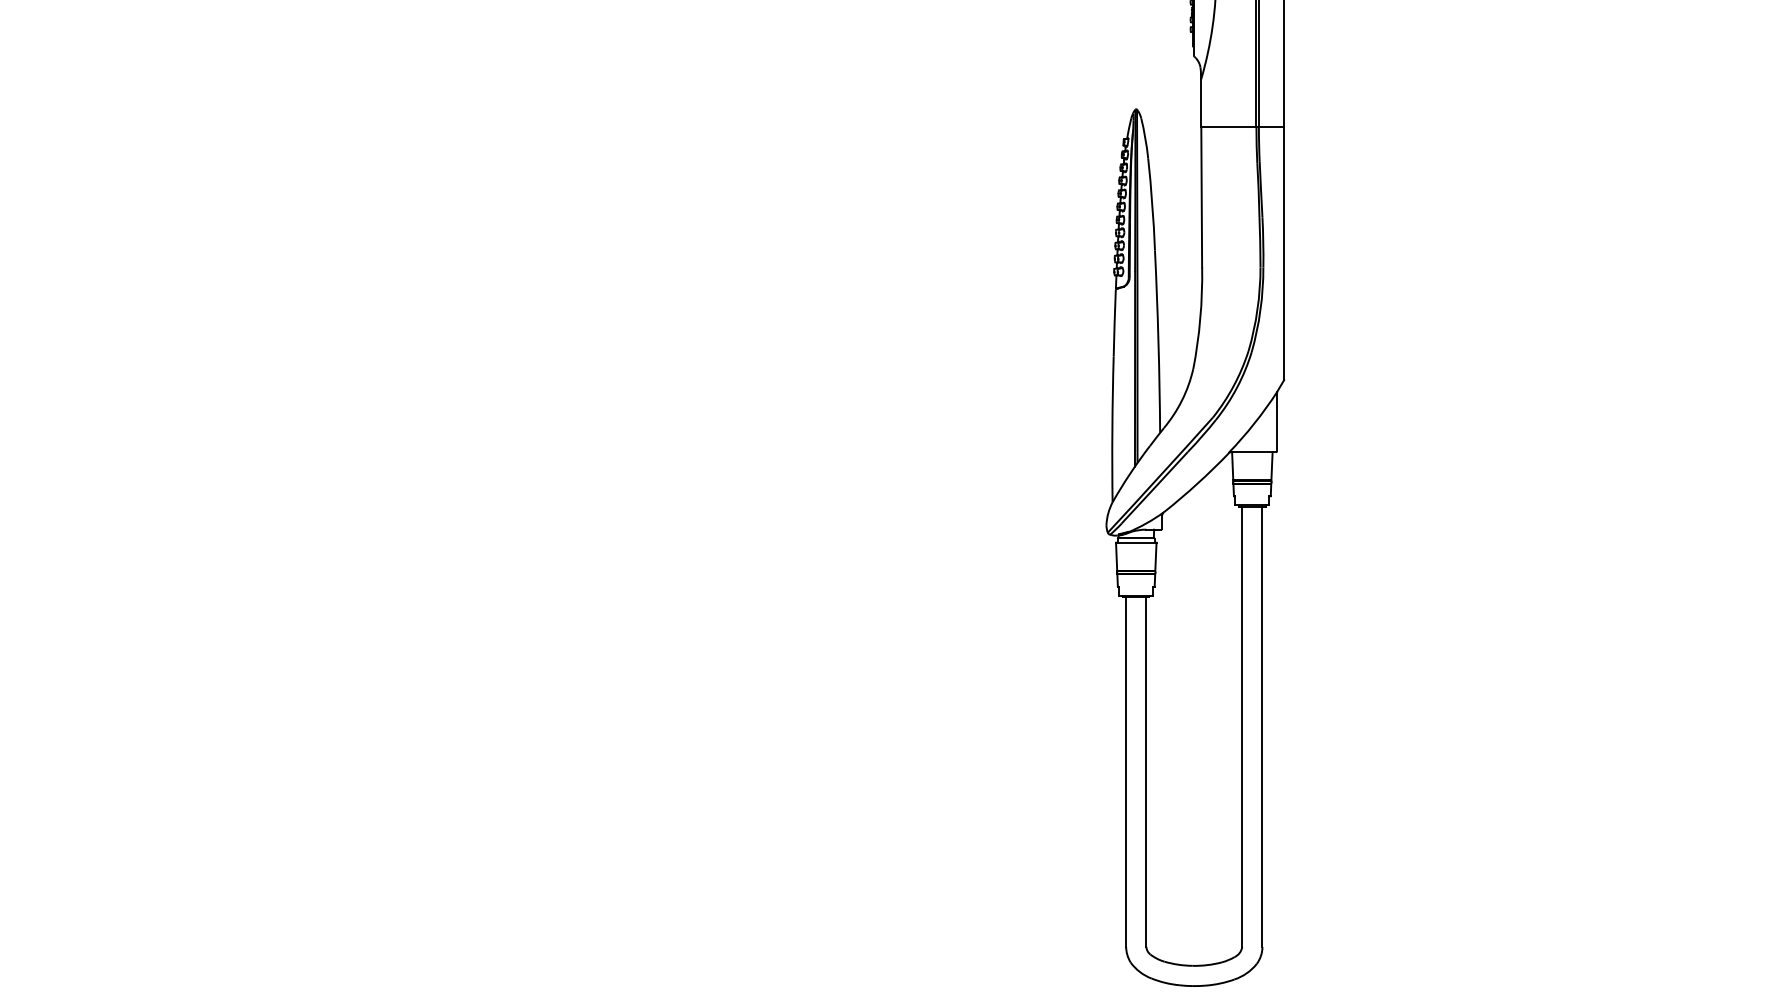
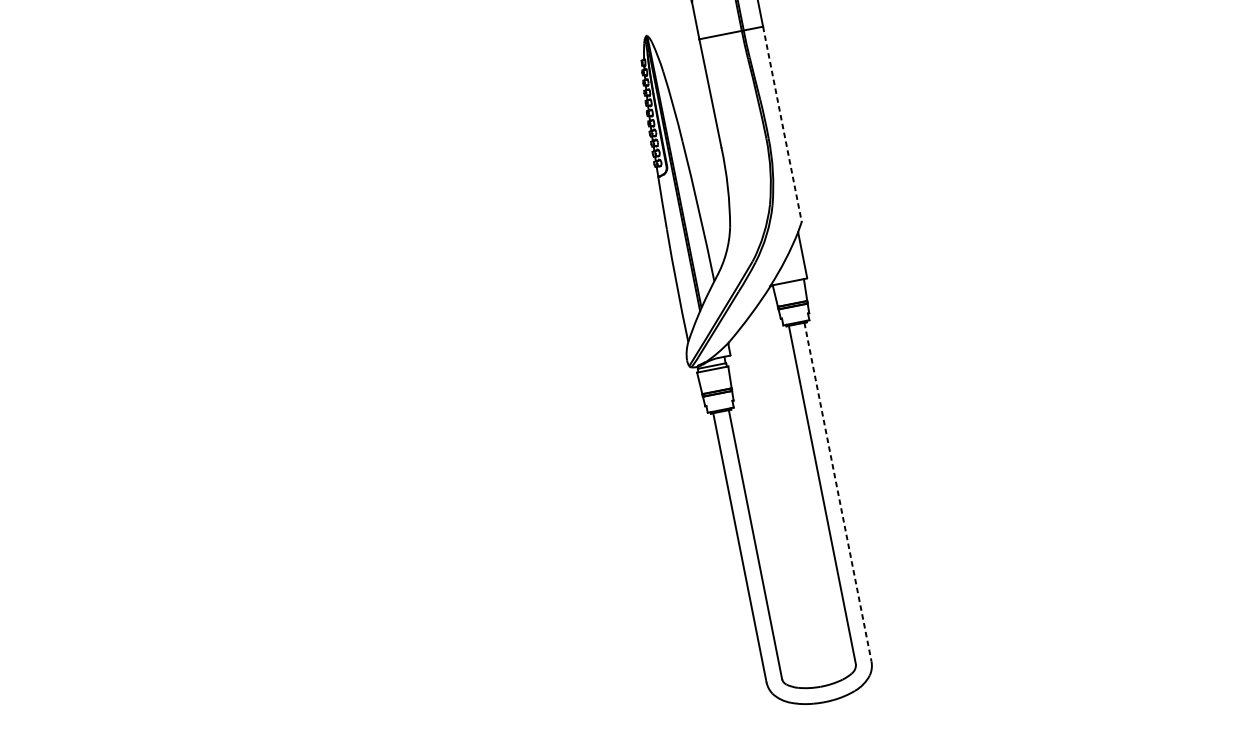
line: (1284, 253) -> (782, 124), solid -> dashed
line: (1262, 726) -> (837, 491), solid -> dashed

